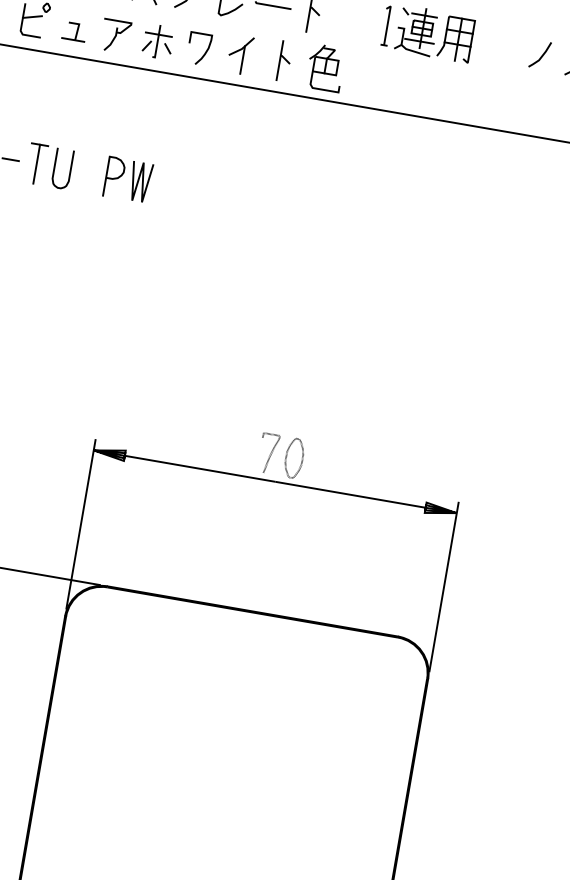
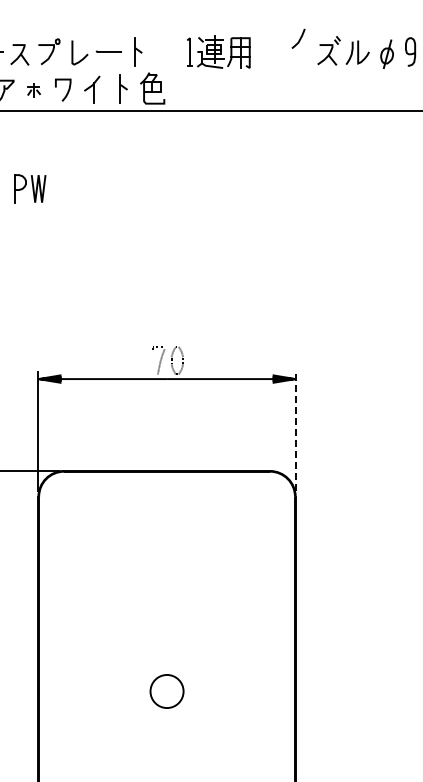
part: (157, 40) -> (33, 89), size x0.6
line: (541, 54) -> (299, 38), moved
line: (443, 587) -> (295, 431), solid -> dashed

